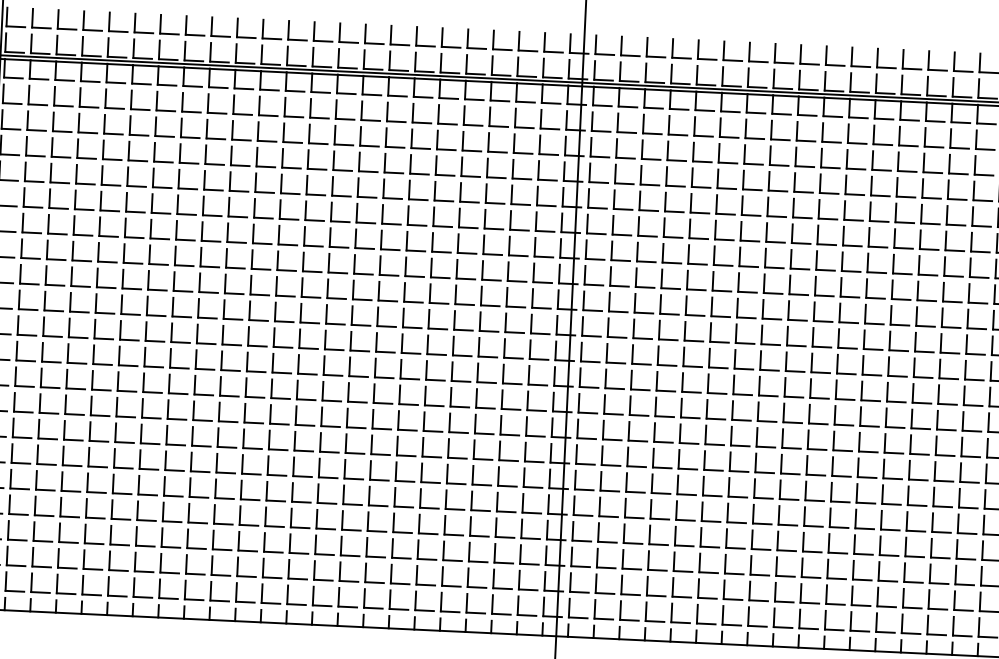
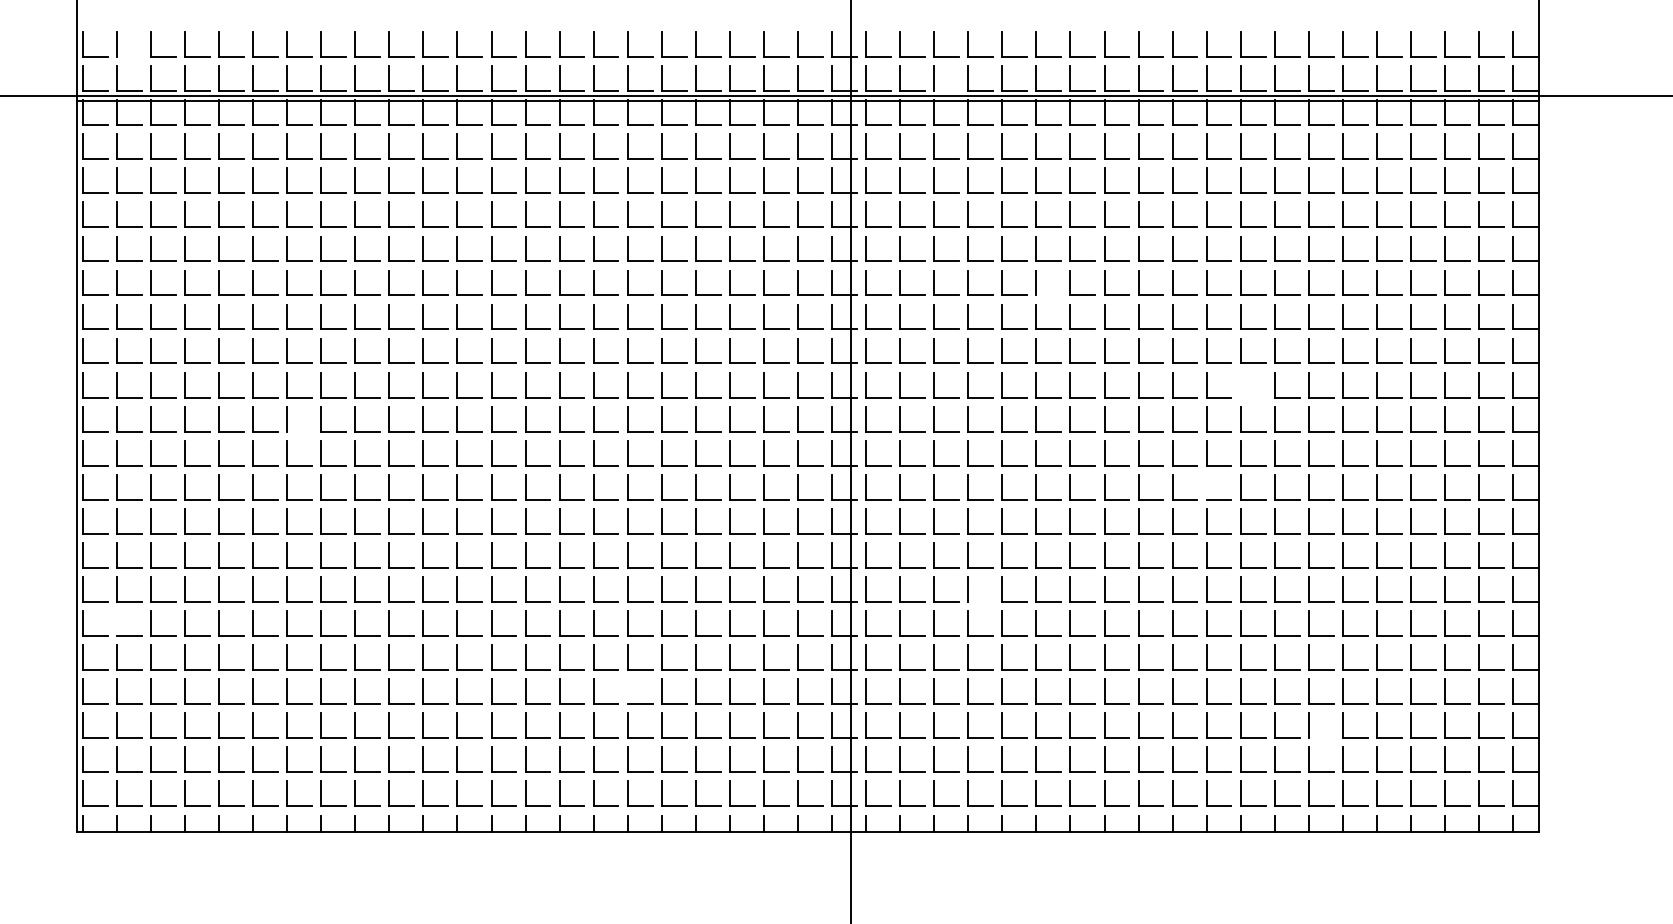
line: (40, 27) -> (128, 56), removed
line: (654, 82) -> (946, 91), removed
line: (724, 239) -> (1048, 295), removed
part: (866, 314) -> (1241, 385), removed
line: (156, 315) -> (299, 431), removed
line: (836, 389) -> (1206, 486), removed
line: (11, 453) -> (116, 623), removed
line: (662, 467) -> (980, 601), removed
line: (393, 522) -> (627, 691), removed
line: (912, 582) -> (1320, 738), removed

